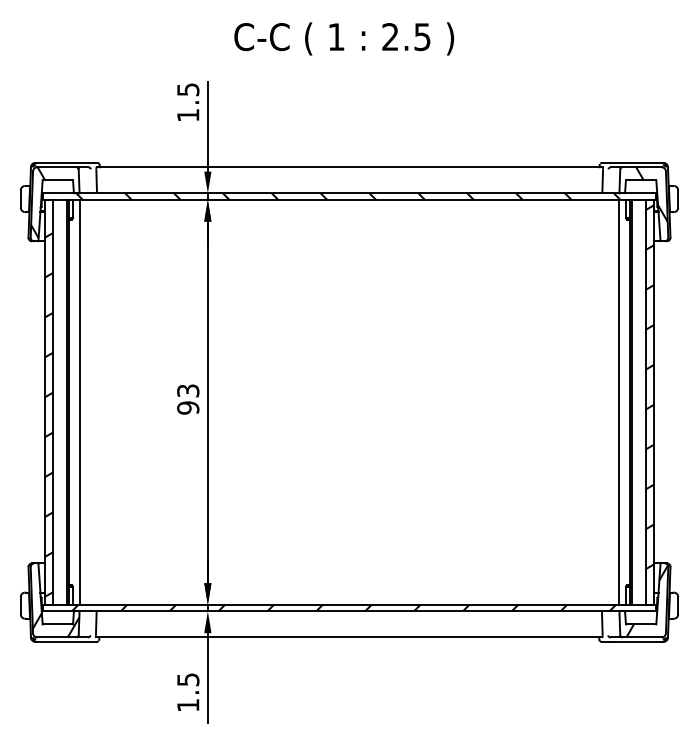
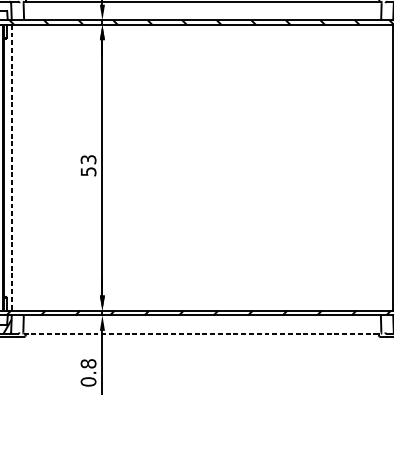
line: (79, 402) -> (11, 167), solid -> dashed
text: (188, 407) -> (88, 171), 93 -> 53
line: (349, 637) -> (202, 333), solid -> dashed
text: (188, 692) -> (88, 372), 1.5 -> 0.8

